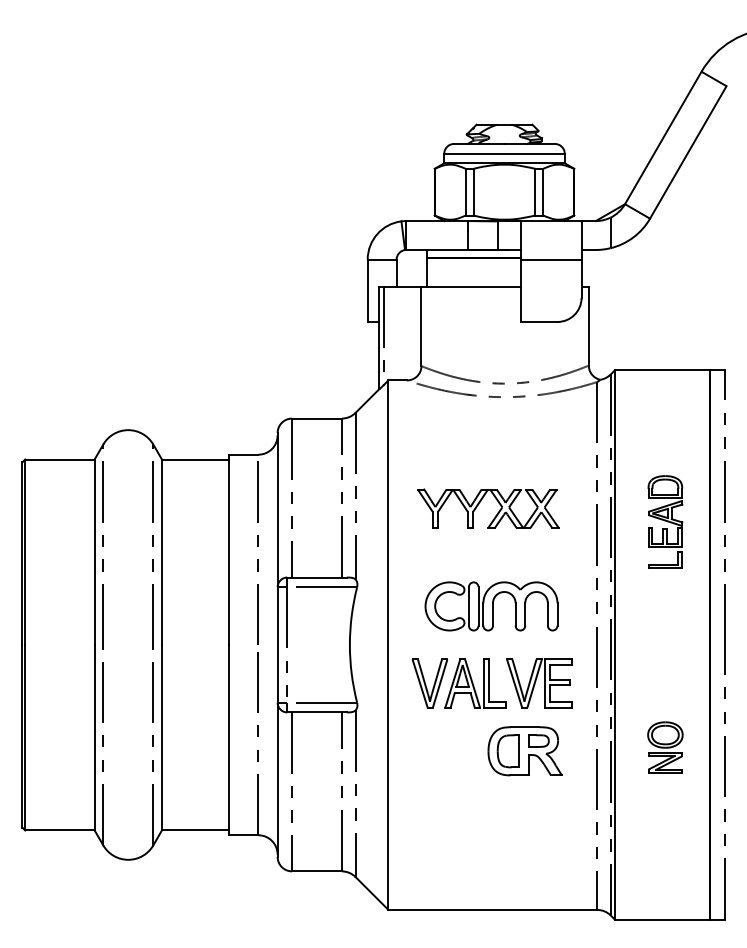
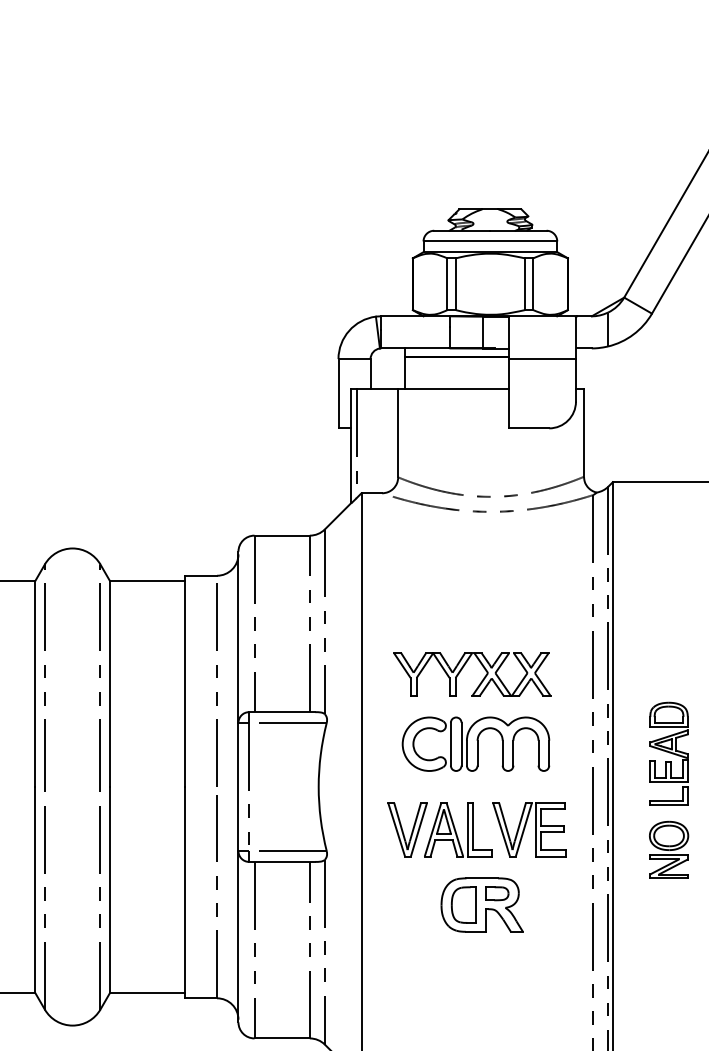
part: (479, 504) -> (462, 669), moved
part: (665, 521) -> (669, 753), moved
part: (665, 747) -> (669, 849), moved
part: (524, 751) -> (481, 905), moved

